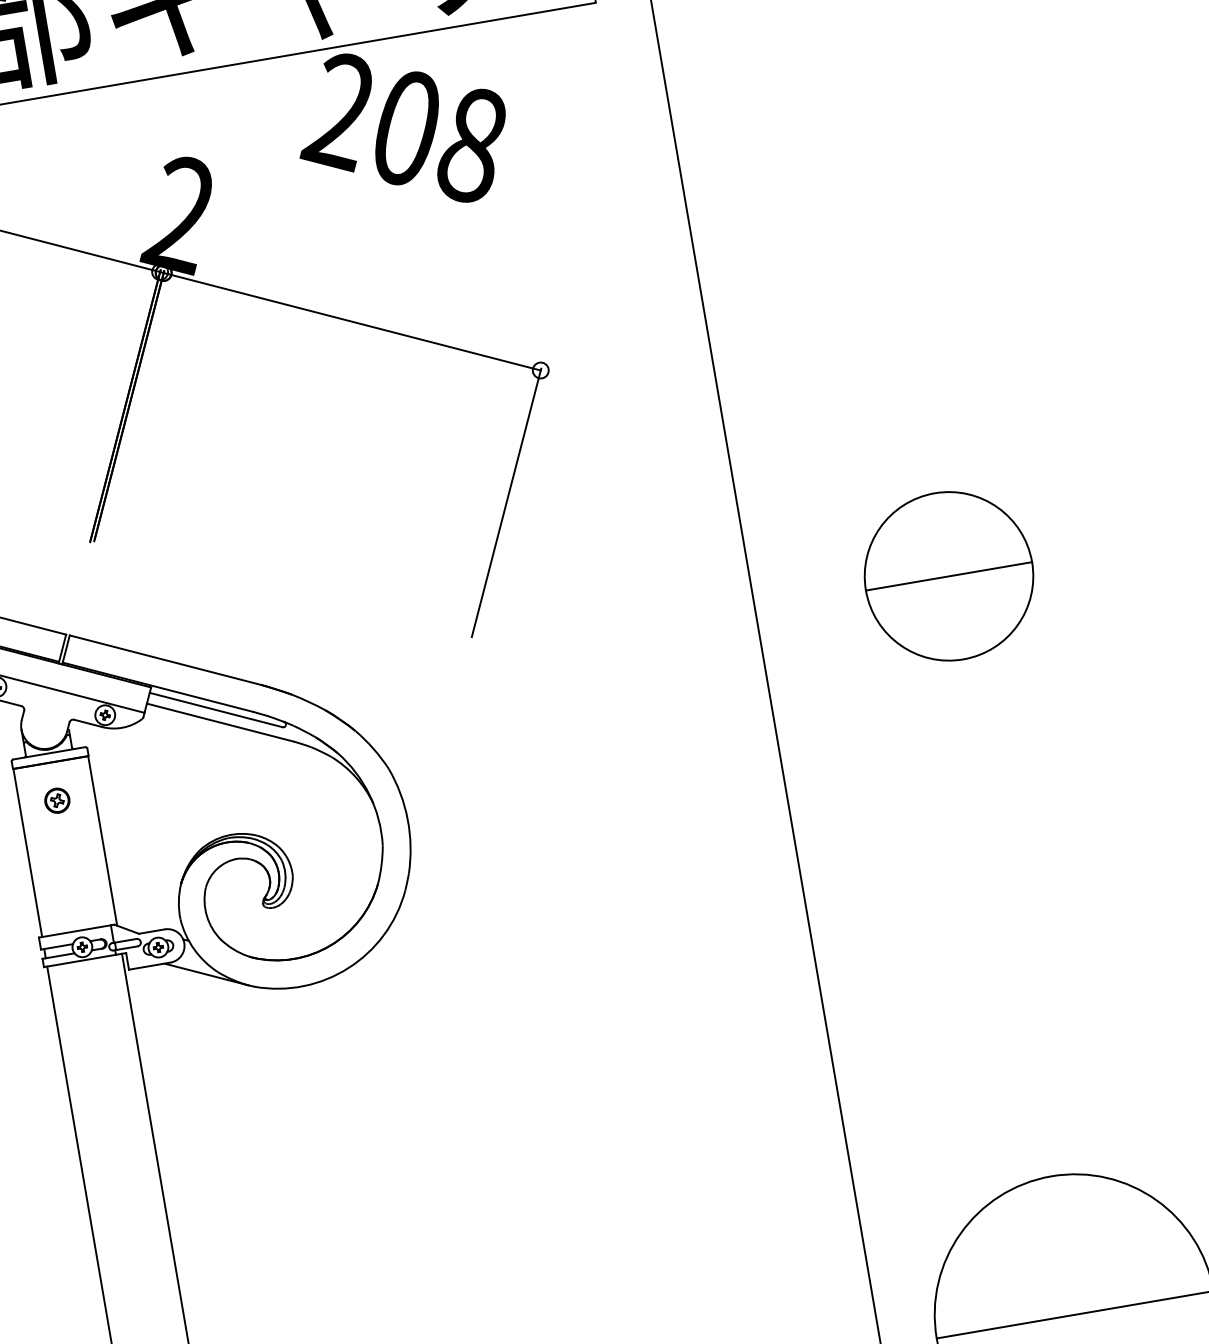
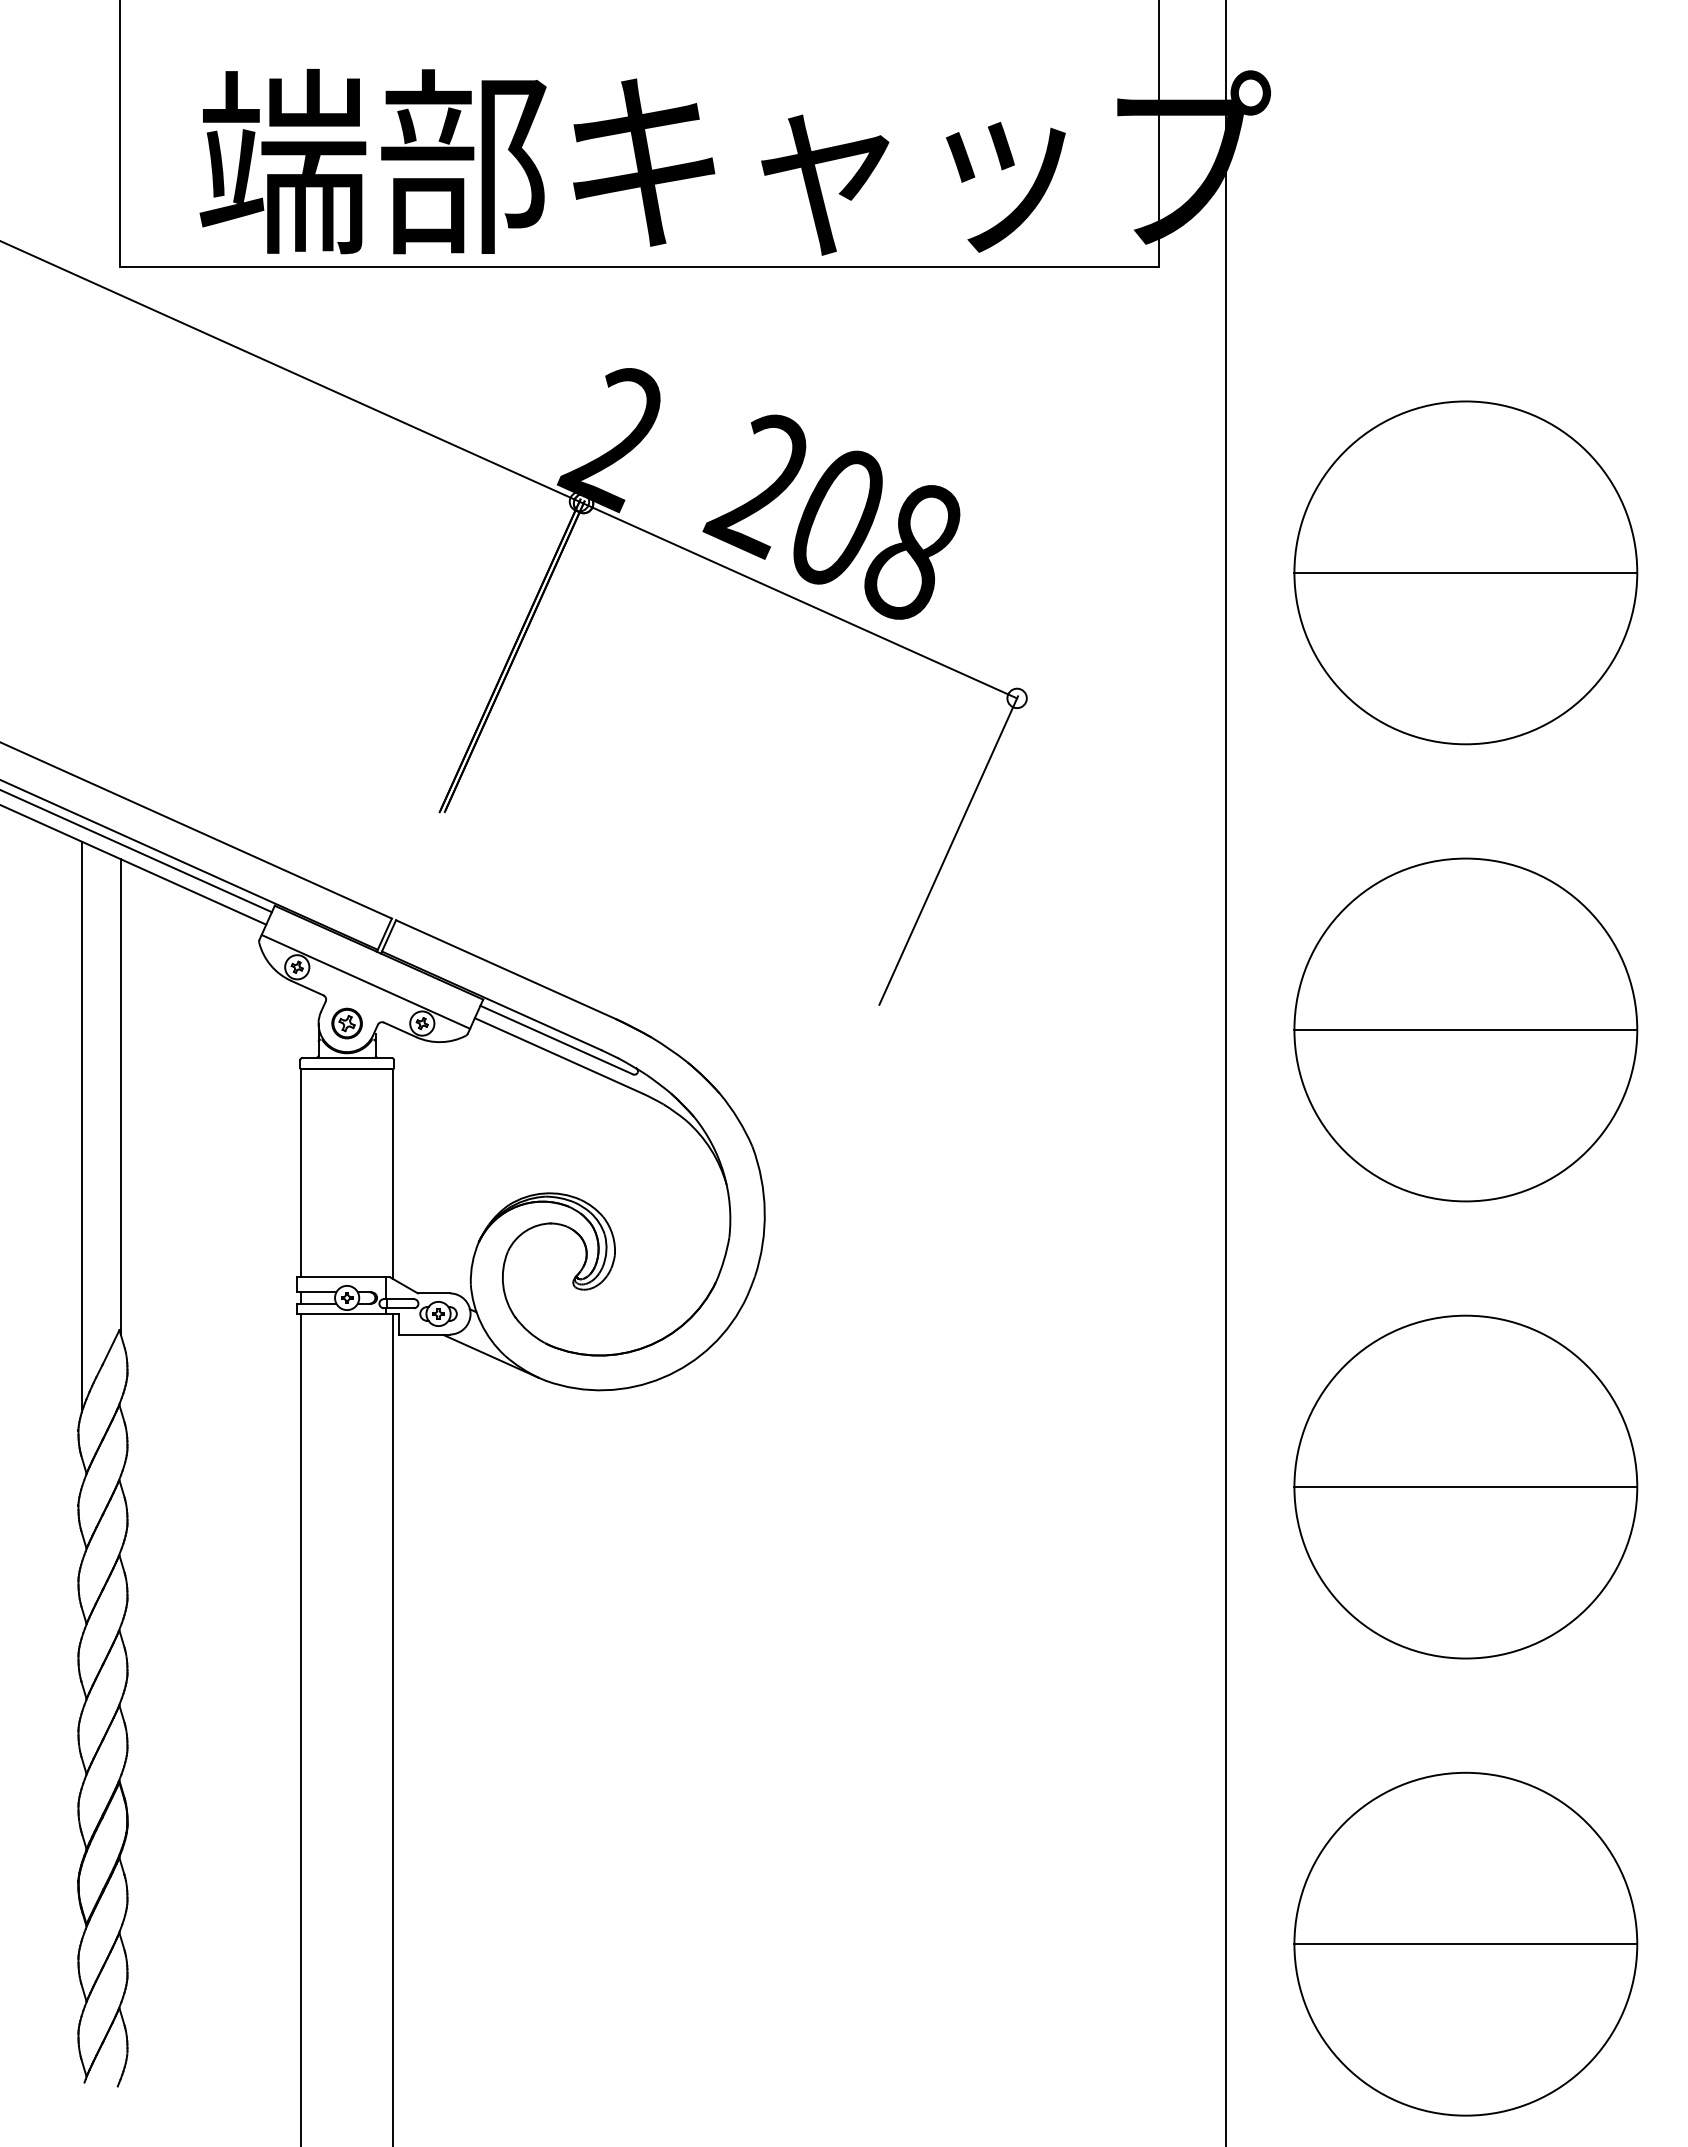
text: (401, 128) -> (831, 516), moved
part: (885, 206) -> (1465, 572), added
part: (948, 576) -> (1465, 1029), size x1.67
part: (56, 800) -> (346, 1023), moved
part: (1011, 945) -> (1465, 1486), added

